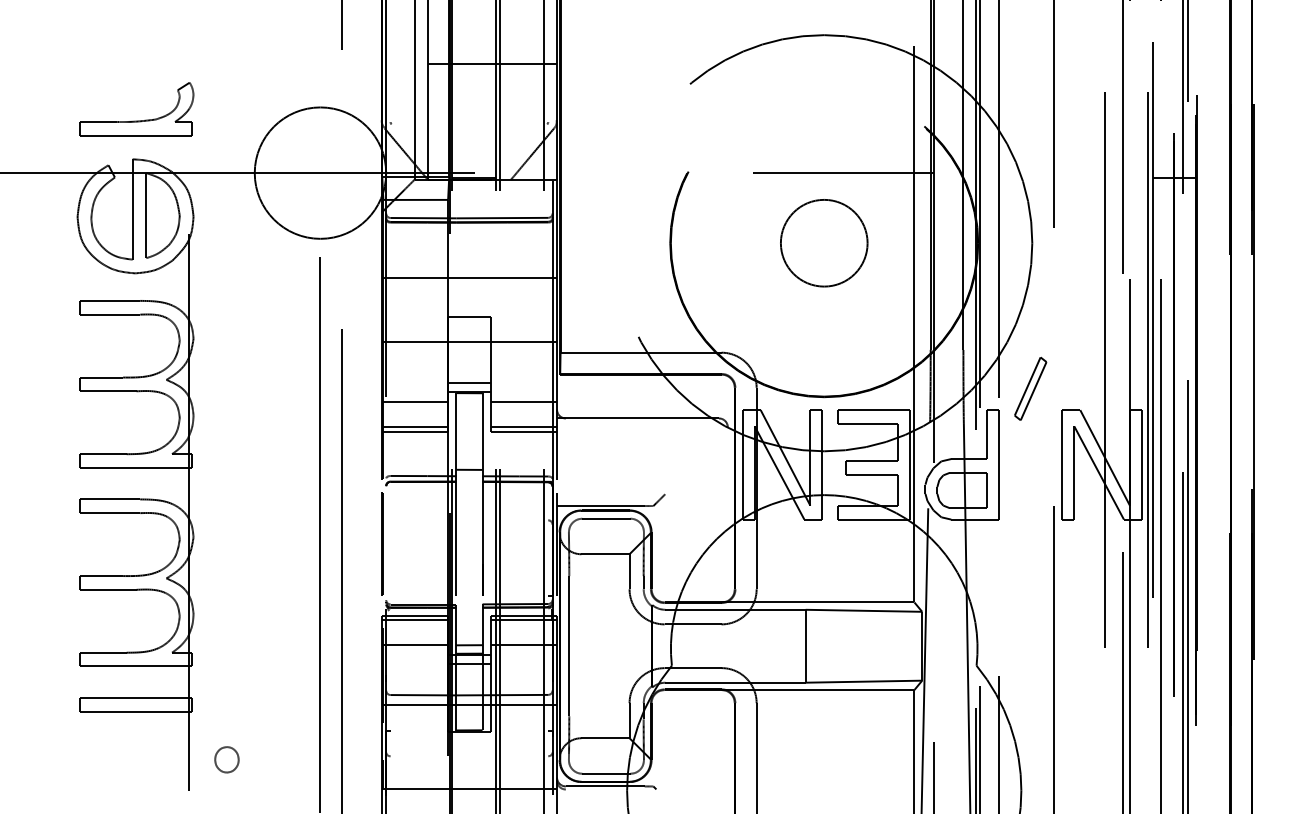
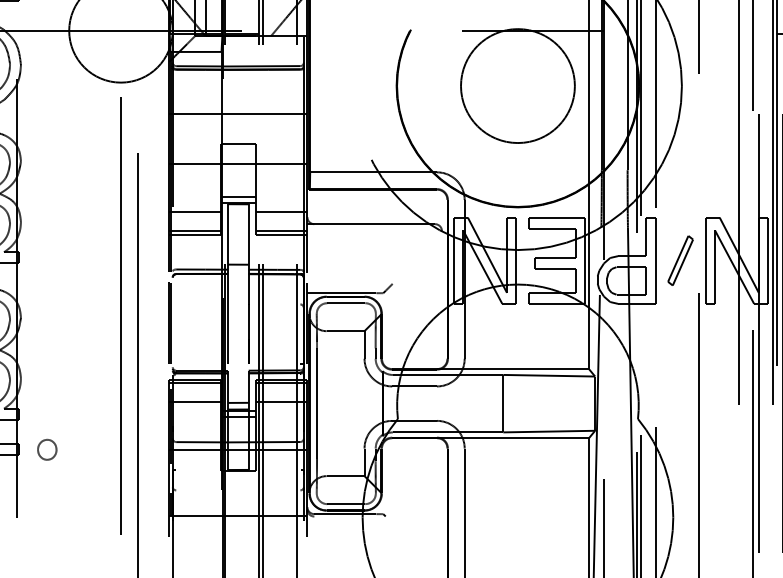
circle: (823, 242) -> (517, 85), size x1.67
part: (1030, 388) -> (680, 260), moved
part: (226, 759) -> (46, 449), moved

